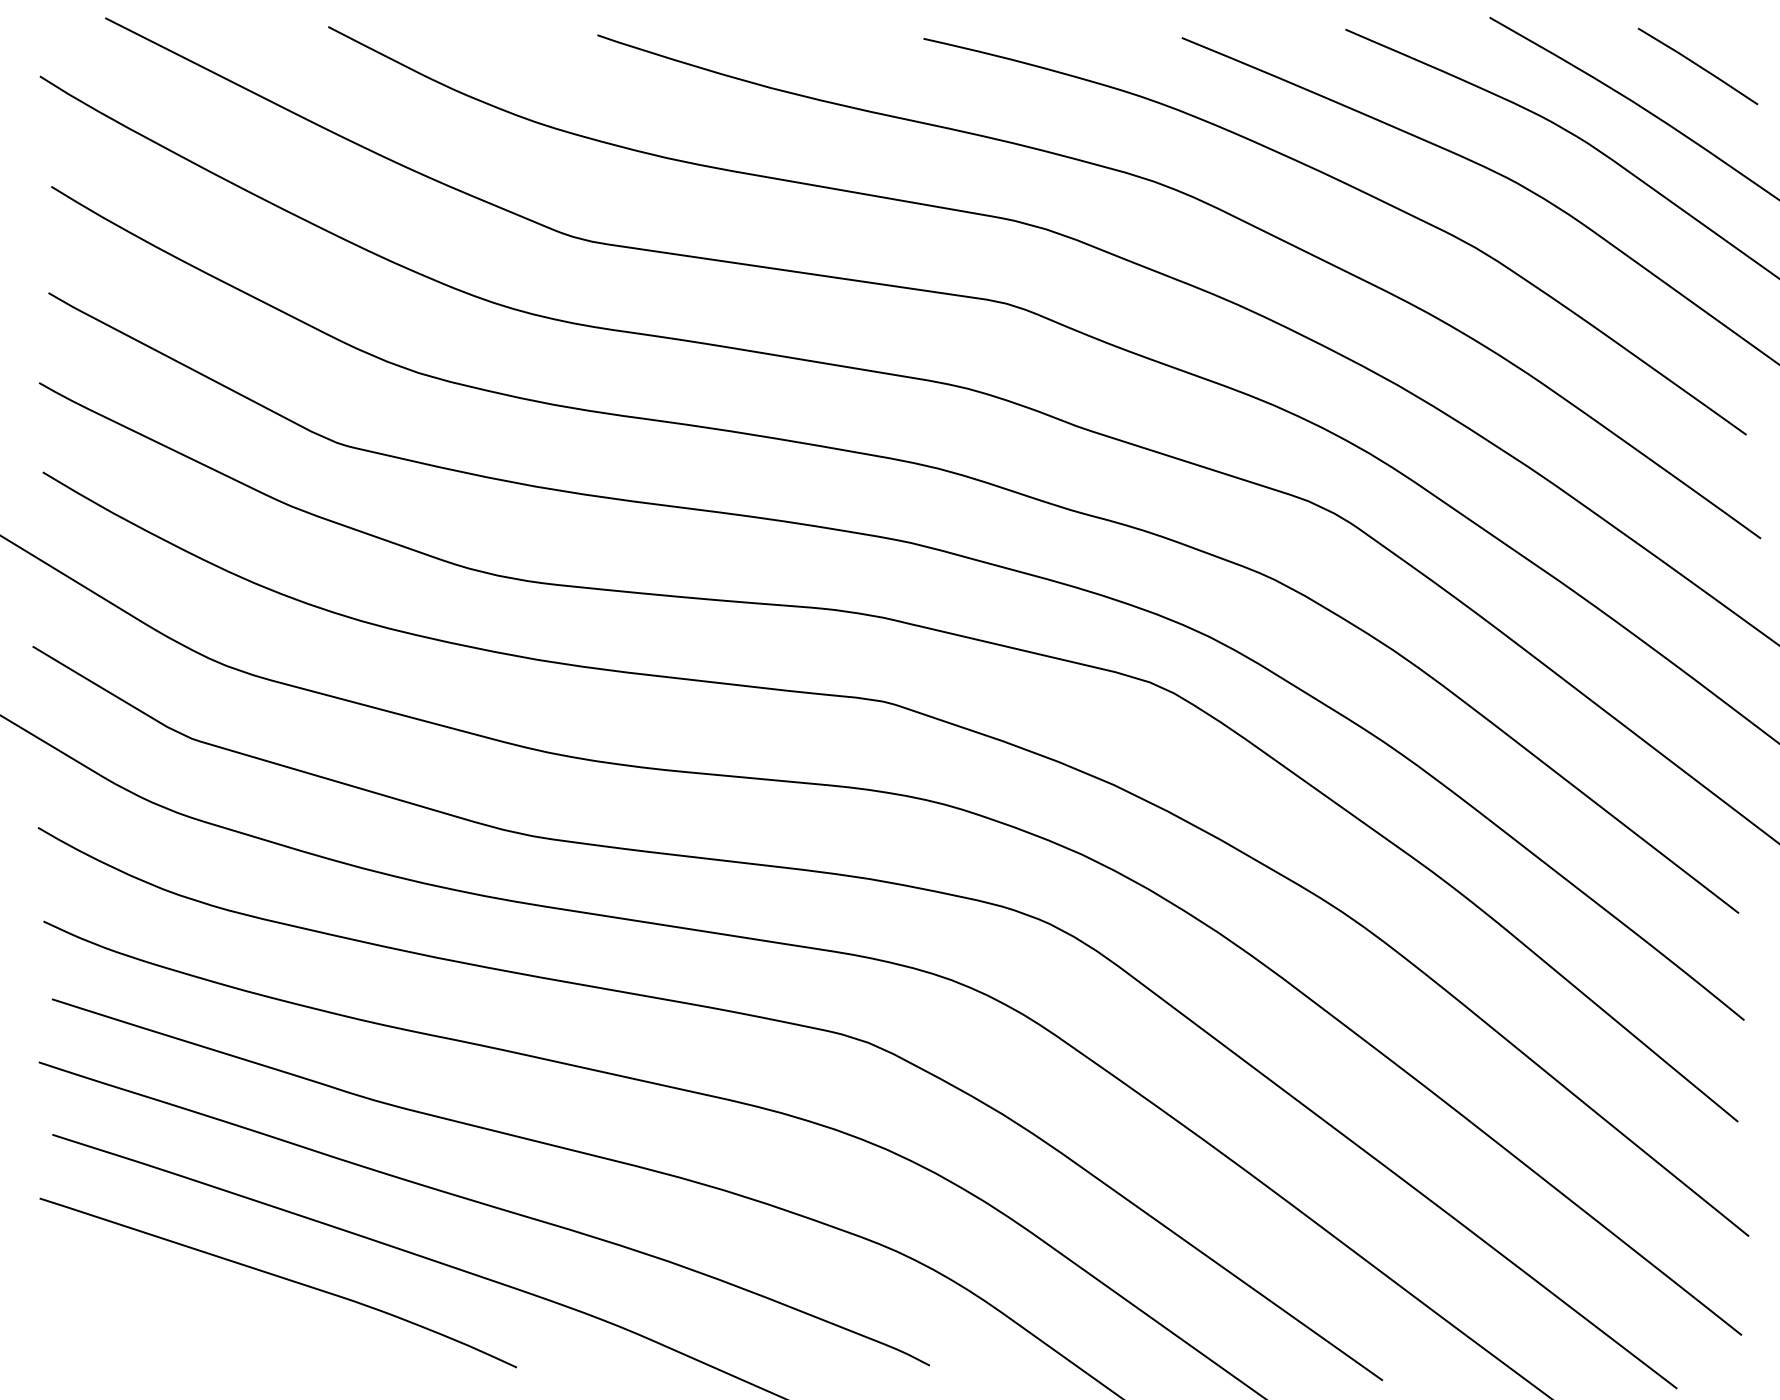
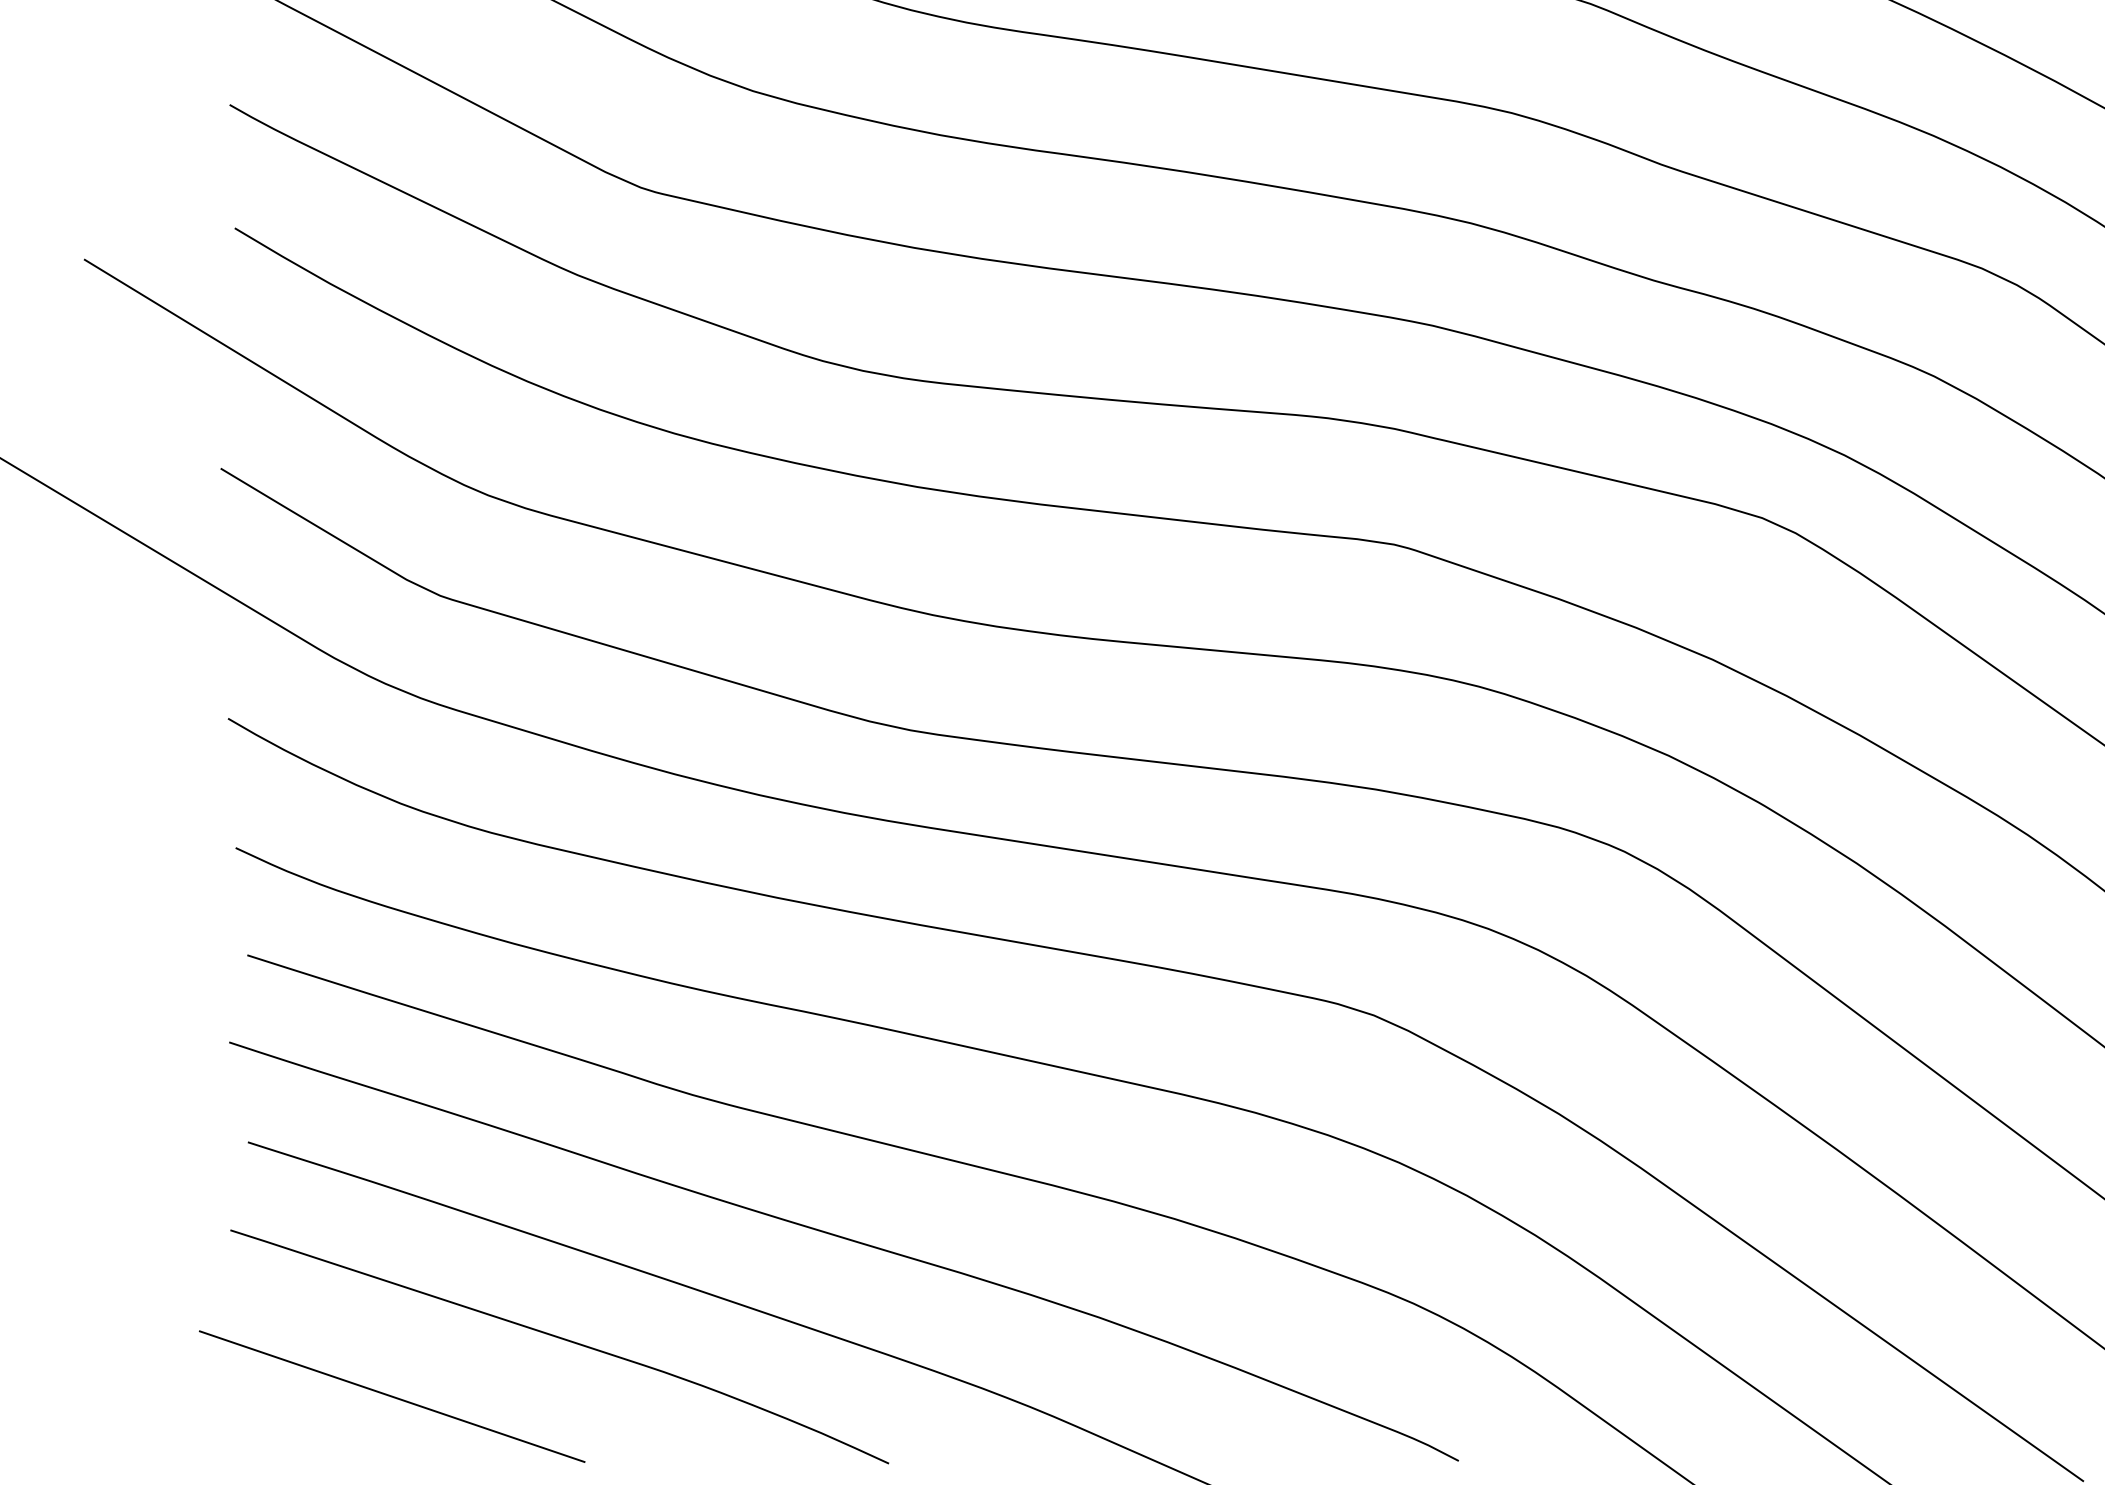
line: (156, 1318) -> (391, 1395), added

